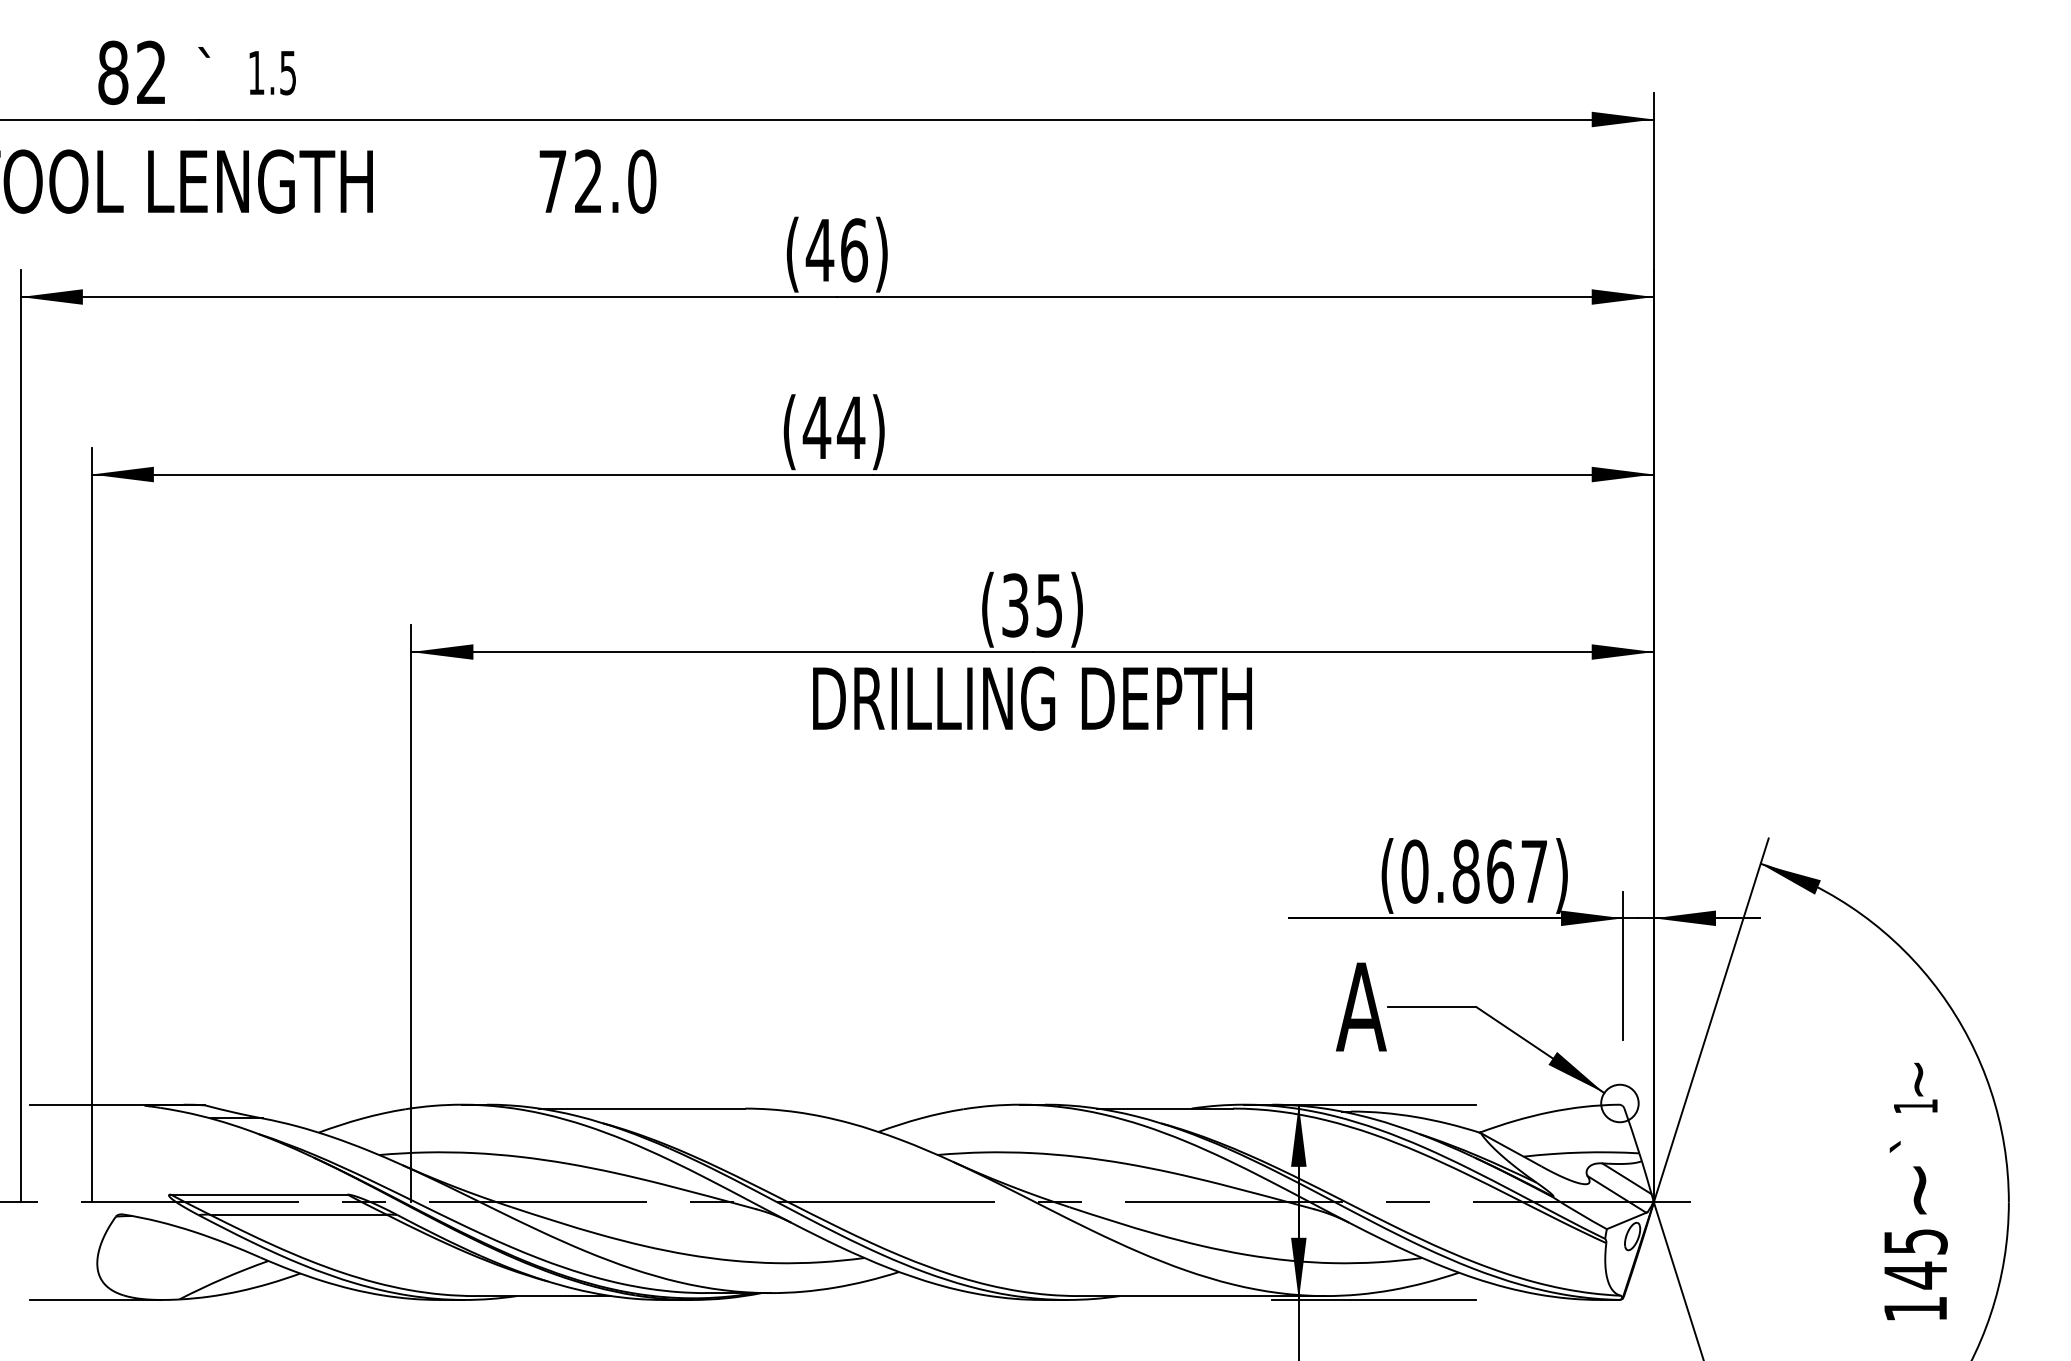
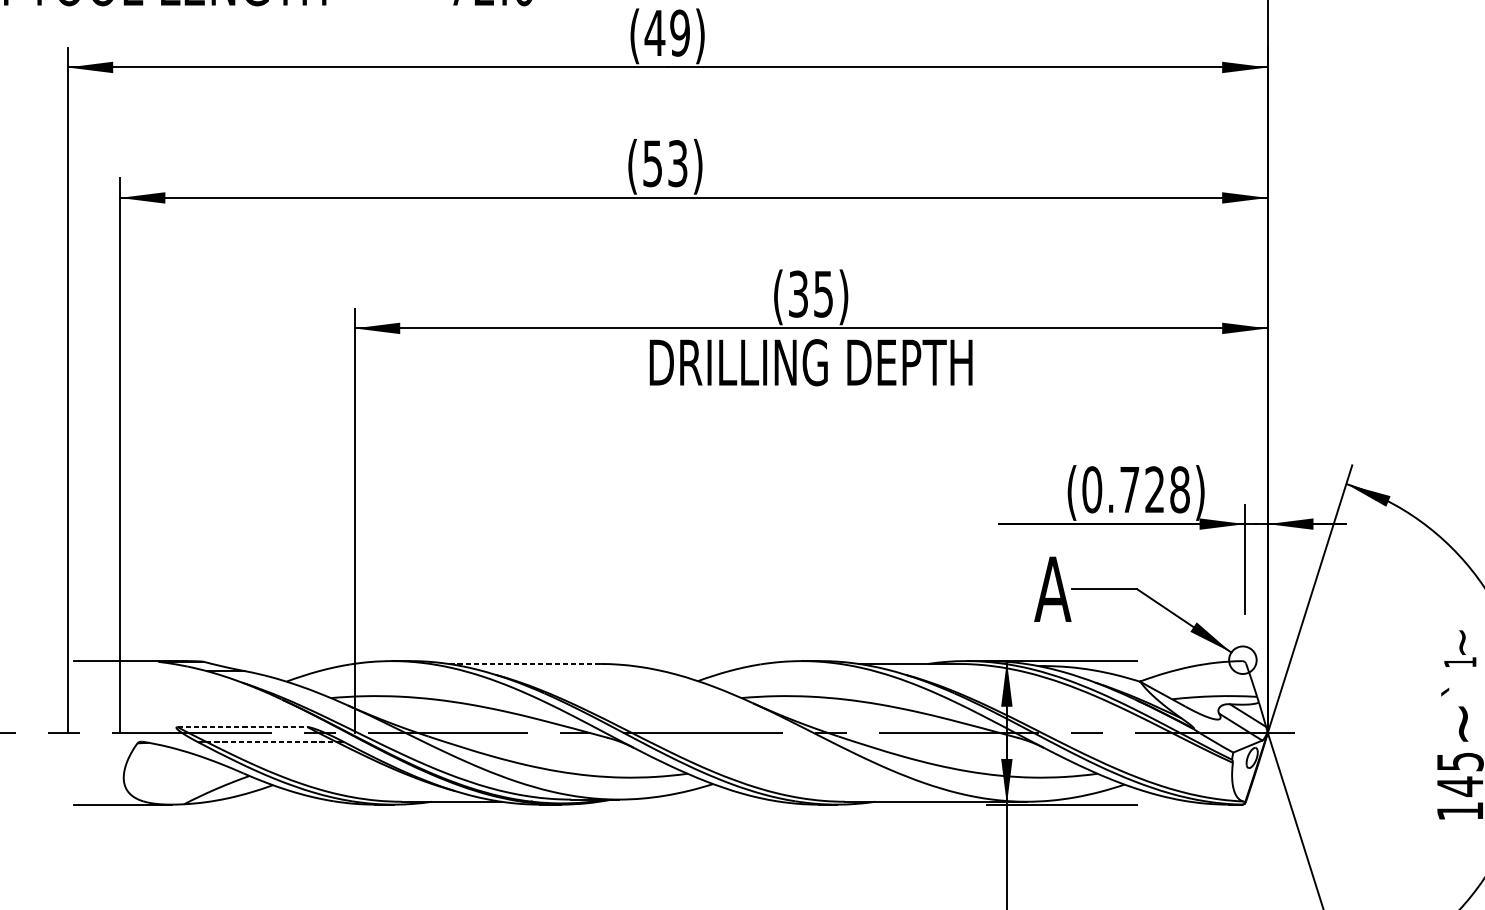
text: (853, 250) -> (679, 33), (46) -> (49)
text: (833, 427) -> (664, 163), (44) -> (53)
text: (1499, 871) -> (1154, 489), (0.867) -> (0.728)
line: (642, 1108) -> (524, 663), solid -> dashed
line: (259, 1194) -> (242, 727), solid -> dashed
line: (298, 1214) -> (271, 741), solid -> dashed

